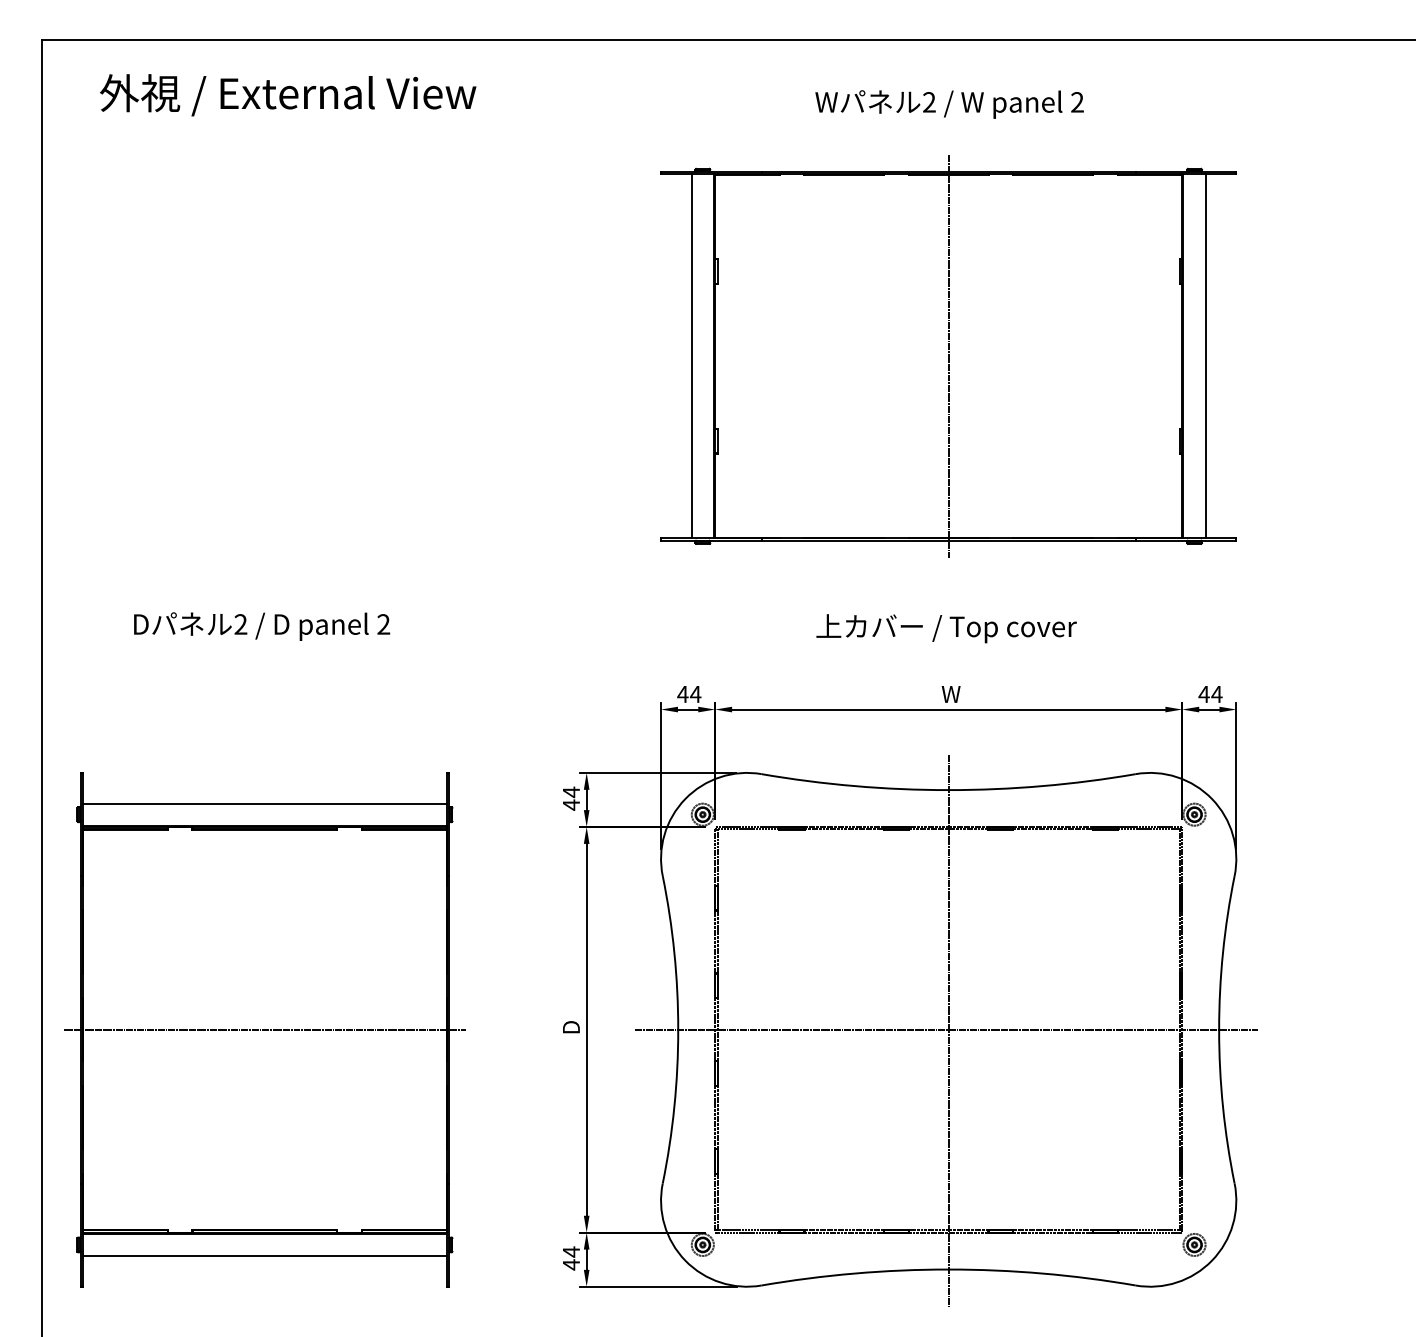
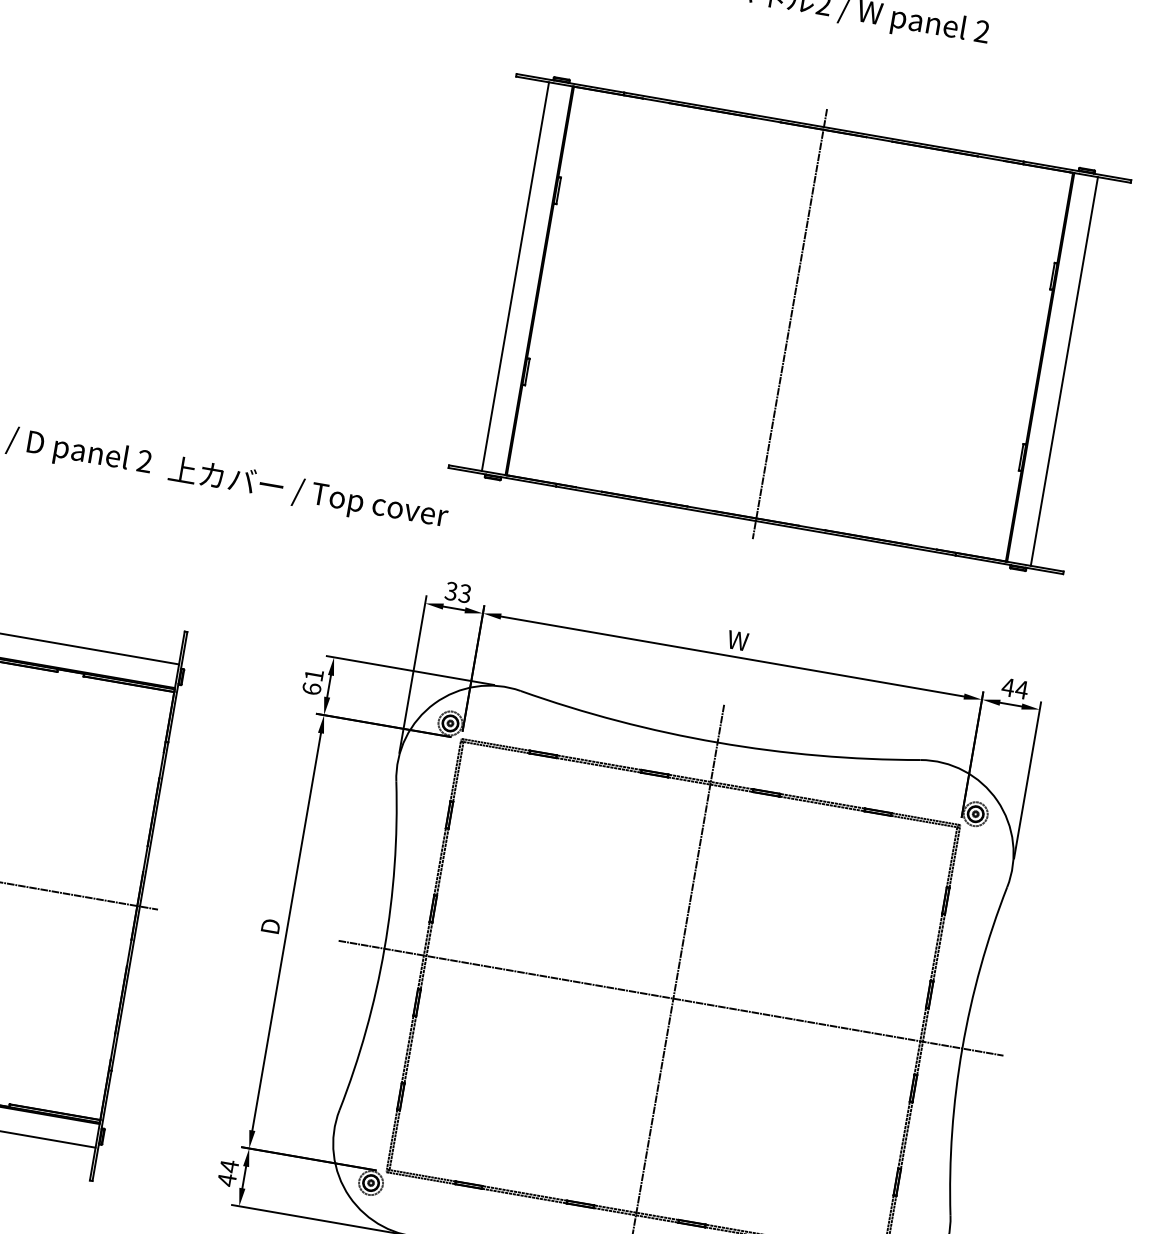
part: (948, 356) -> (789, 324), moved
text: (946, 628) -> (308, 494), moved
text: (689, 694) -> (458, 592), 44 -> 33
text: (571, 798) -> (313, 681), 44 -> 61

